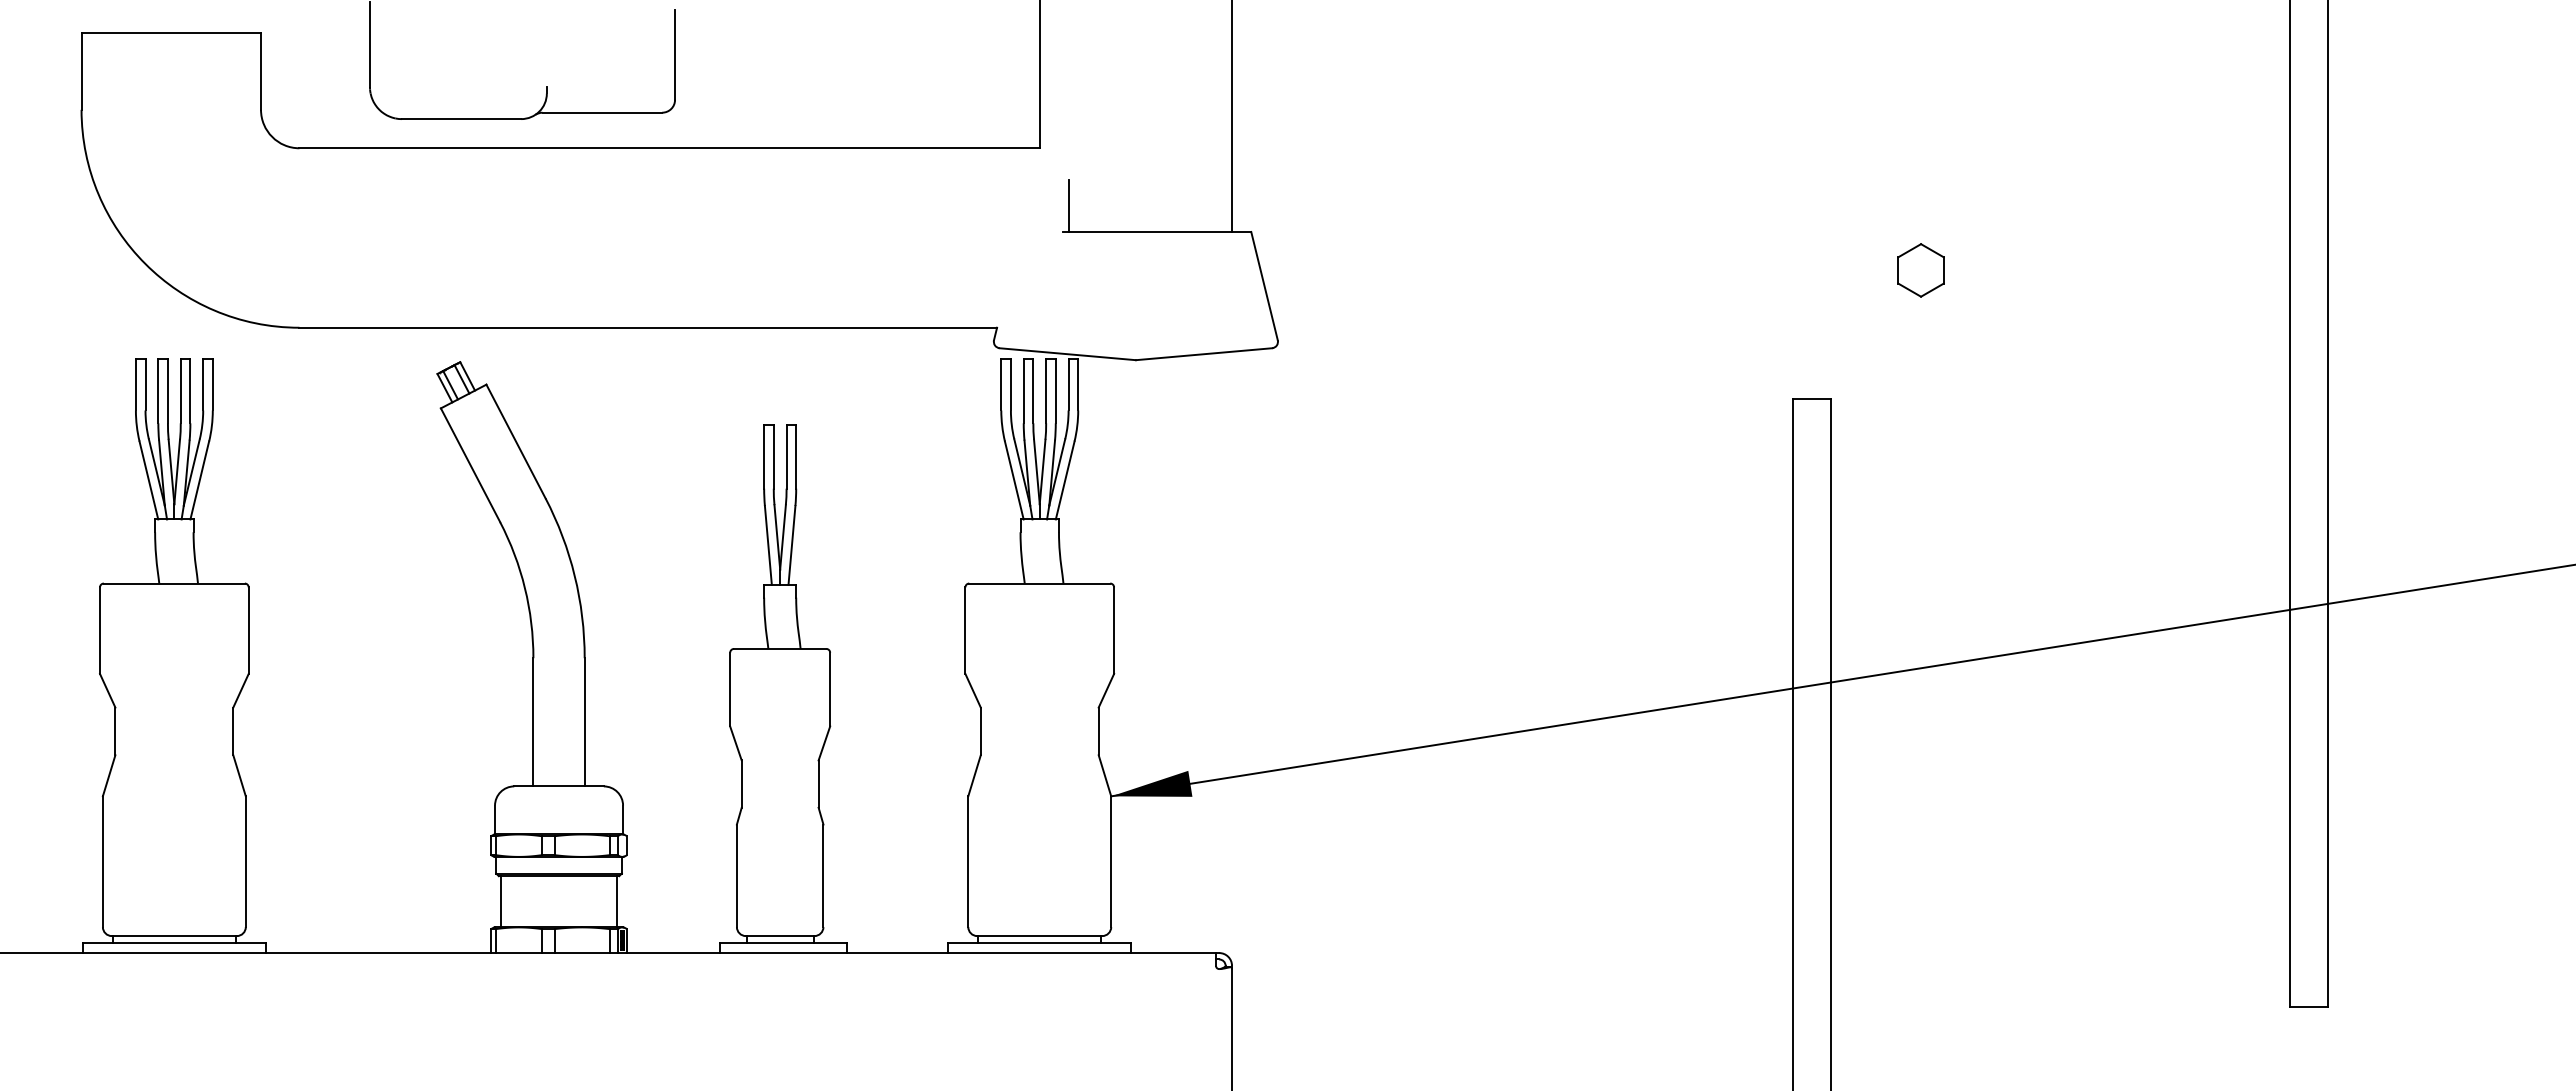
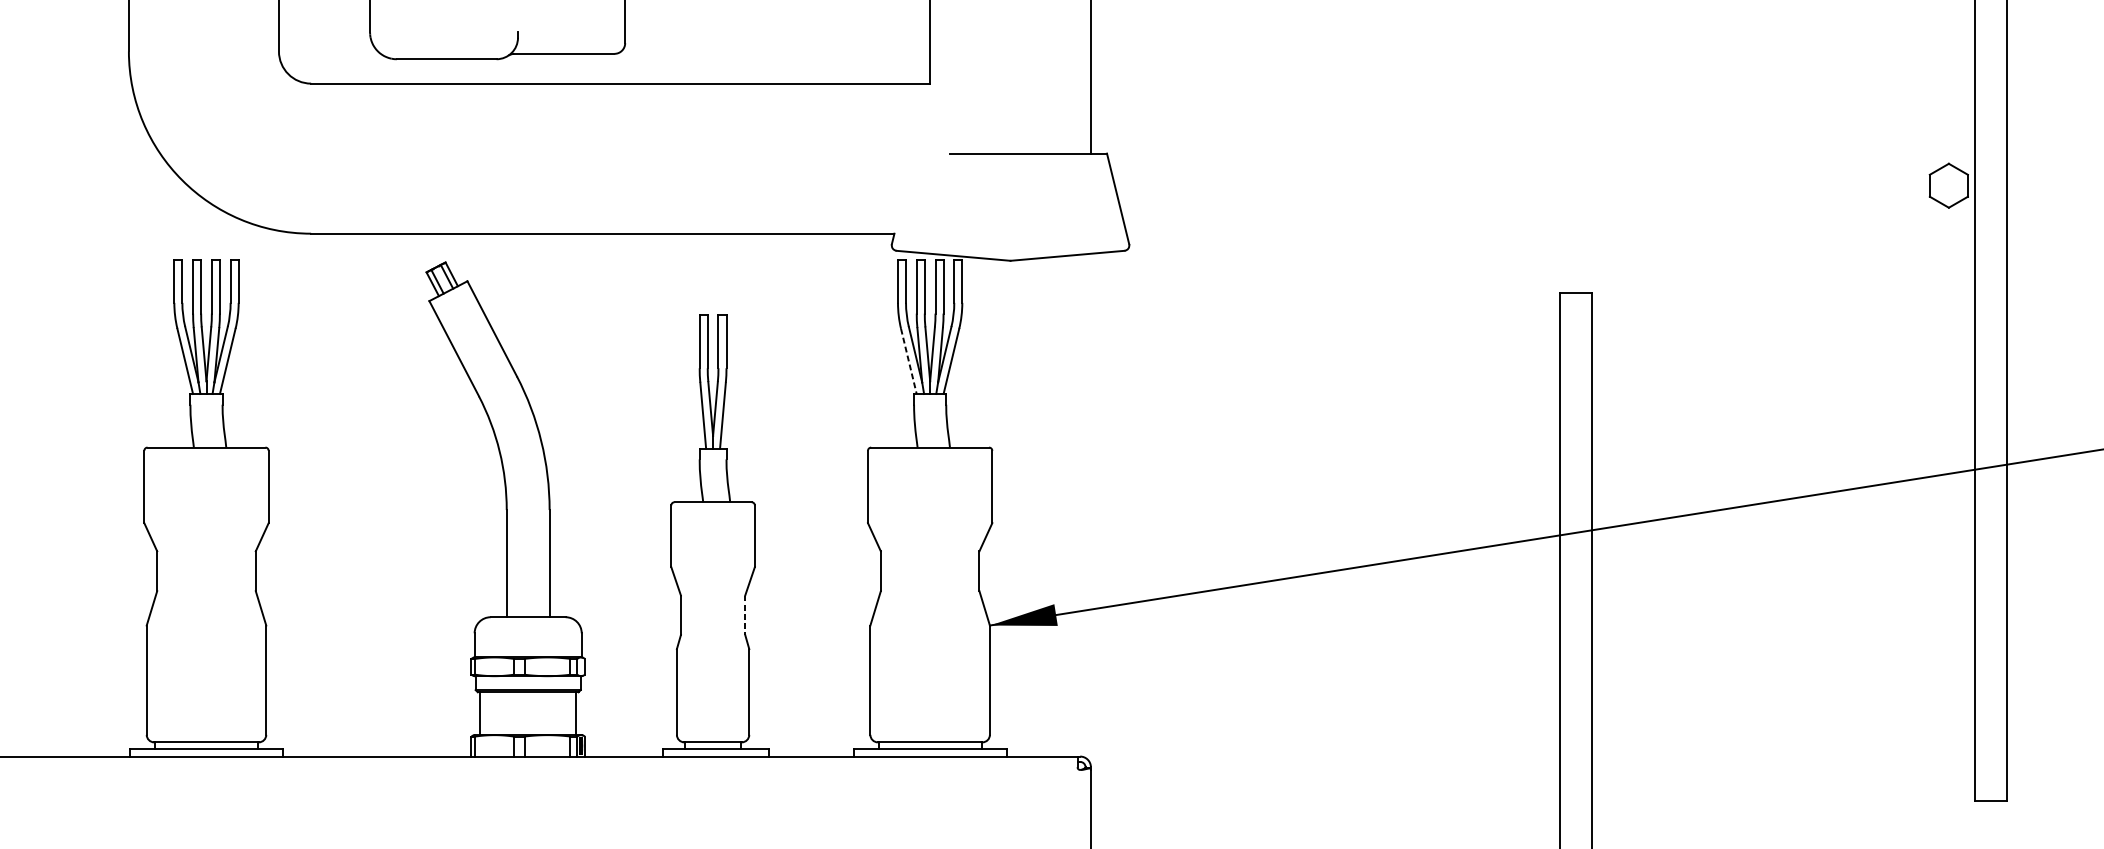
line: (1068, 205) -> (954, 131), removed
part: (1920, 270) -> (1948, 185), moved
line: (1014, 480) -> (909, 361), solid -> dashed
line: (818, 784) -> (745, 615), solid -> dashed

